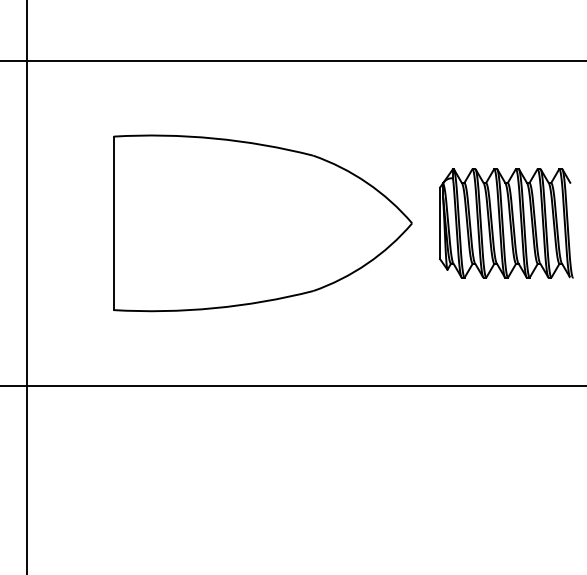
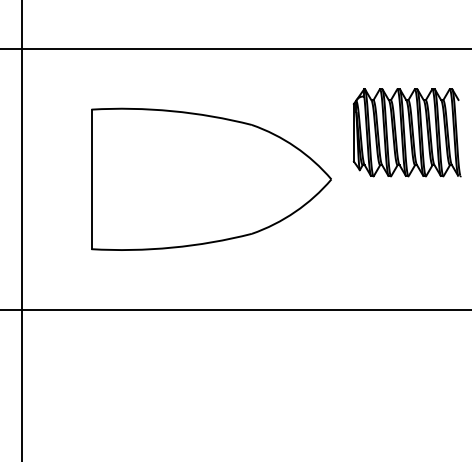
part: (506, 223) -> (407, 132), moved

